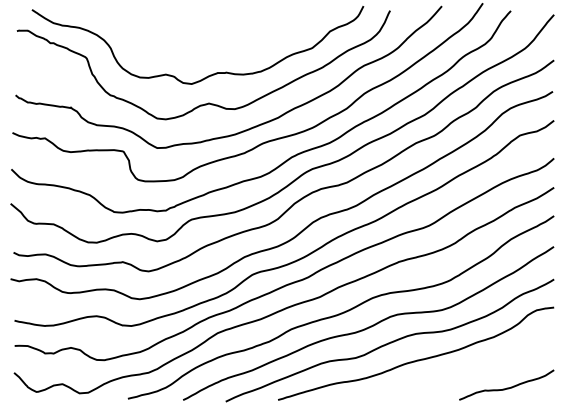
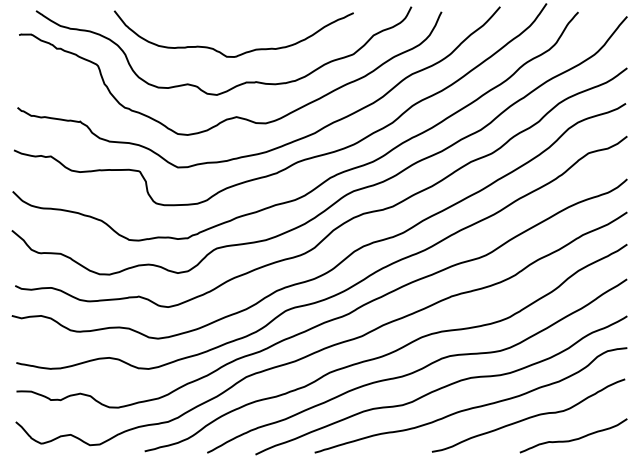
curve: (214, 46) -> (242, 52), added
curve: (466, 368) -> (528, 417), added

